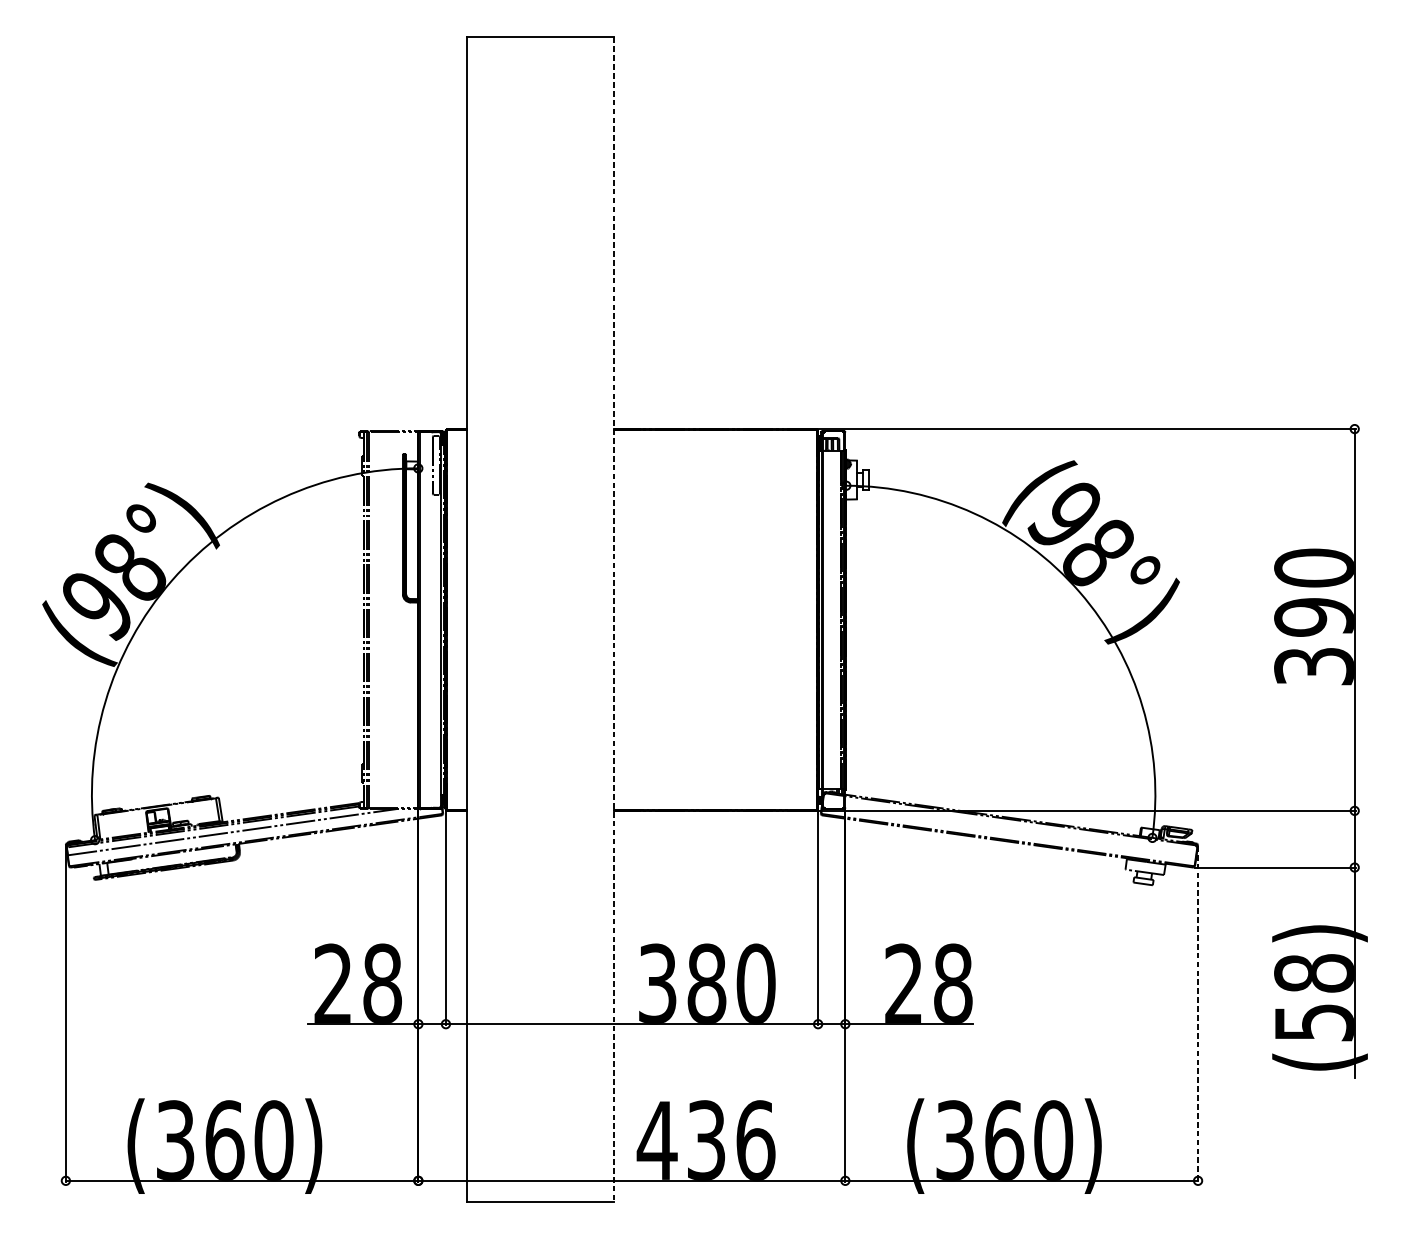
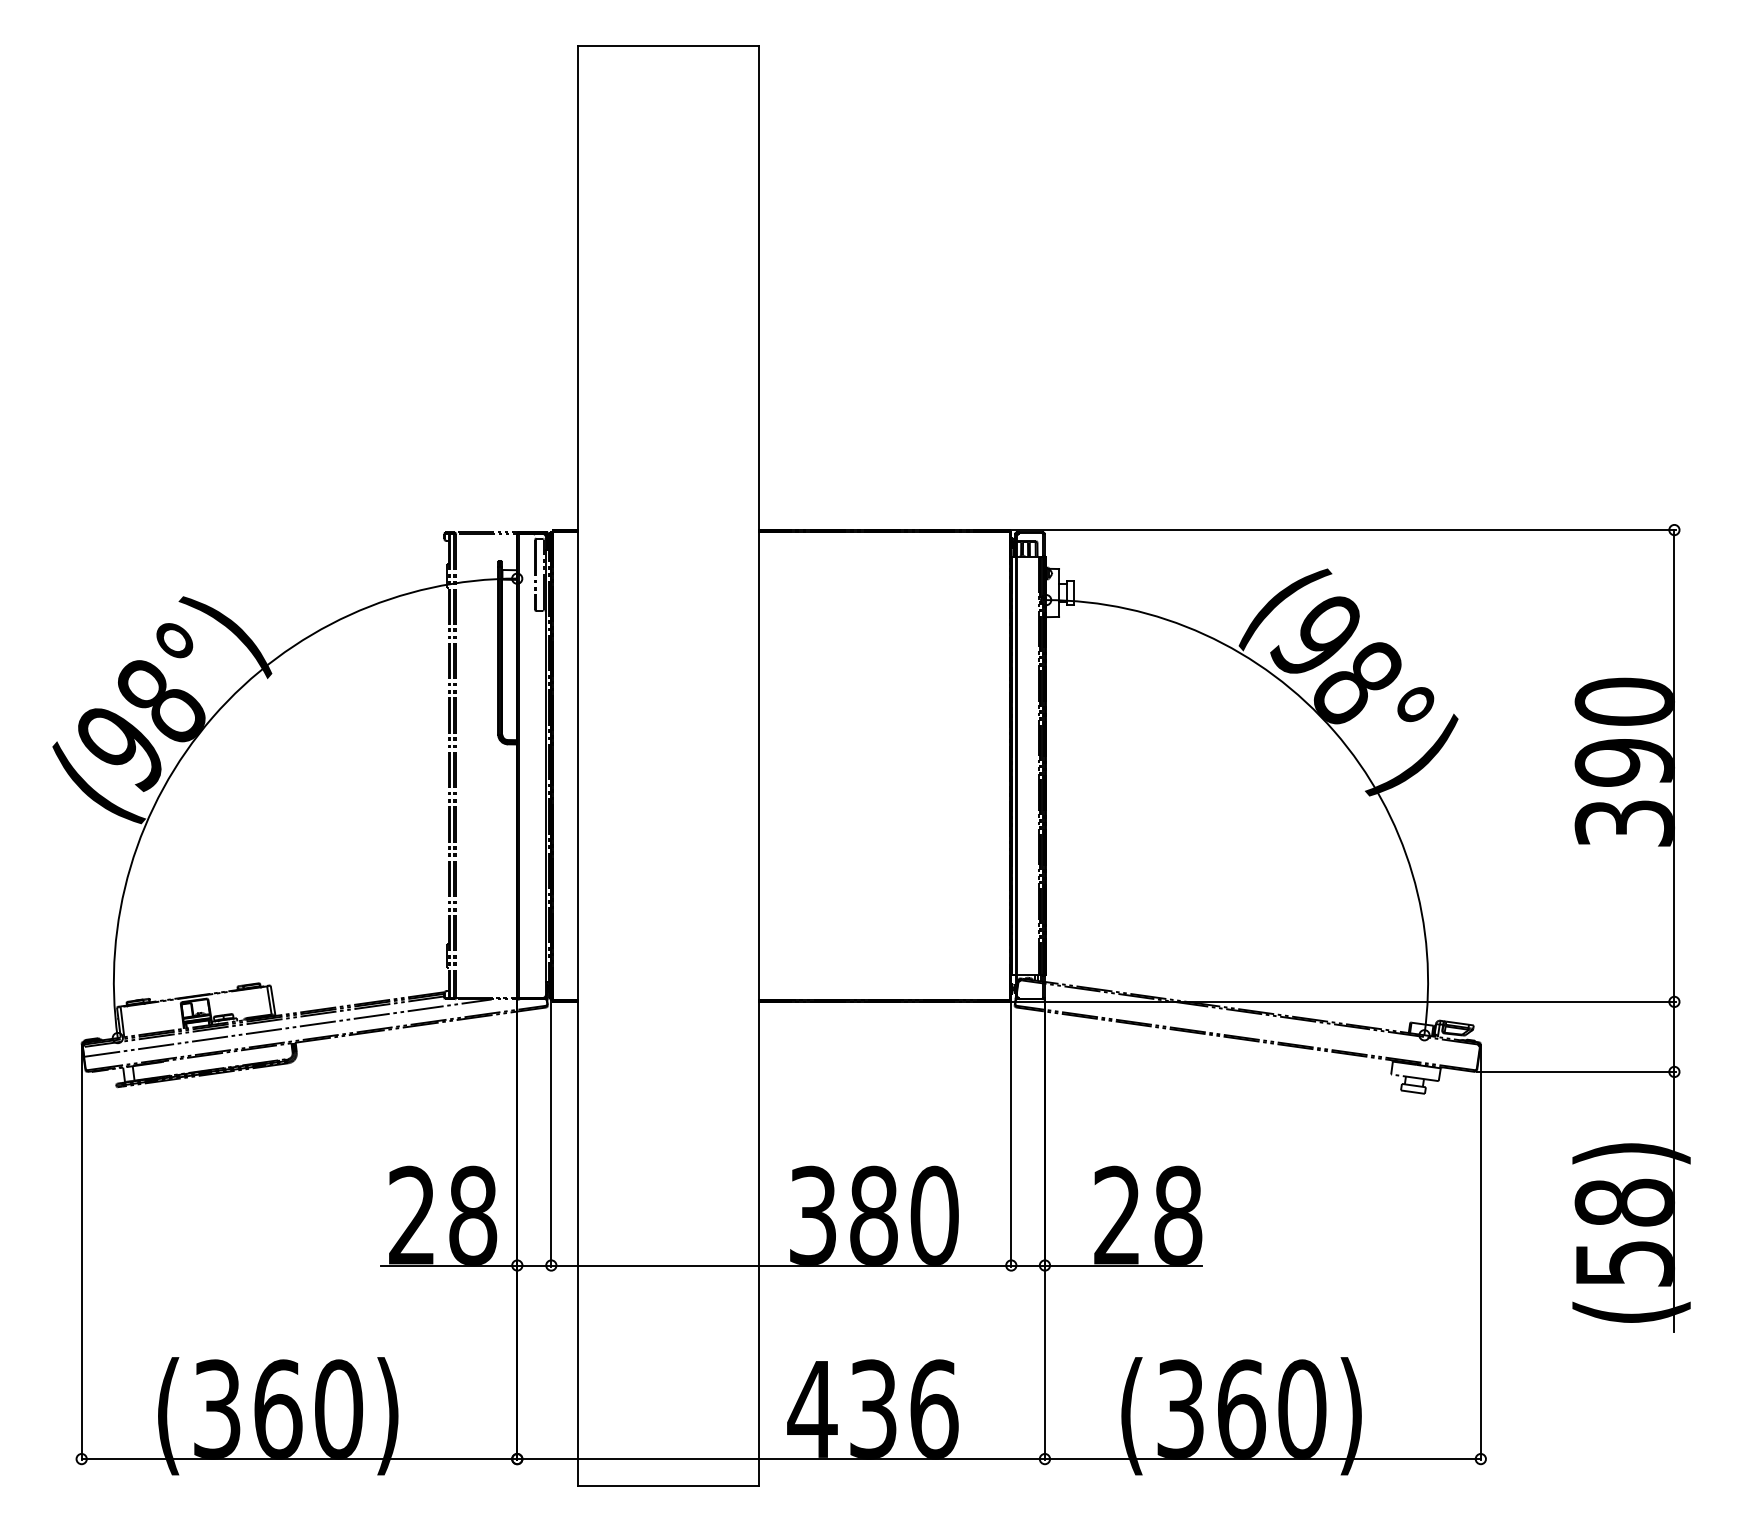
line: (614, 619) -> (759, 765), dashed -> solid
line: (1197, 1013) -> (1480, 1252), dashed -> solid

